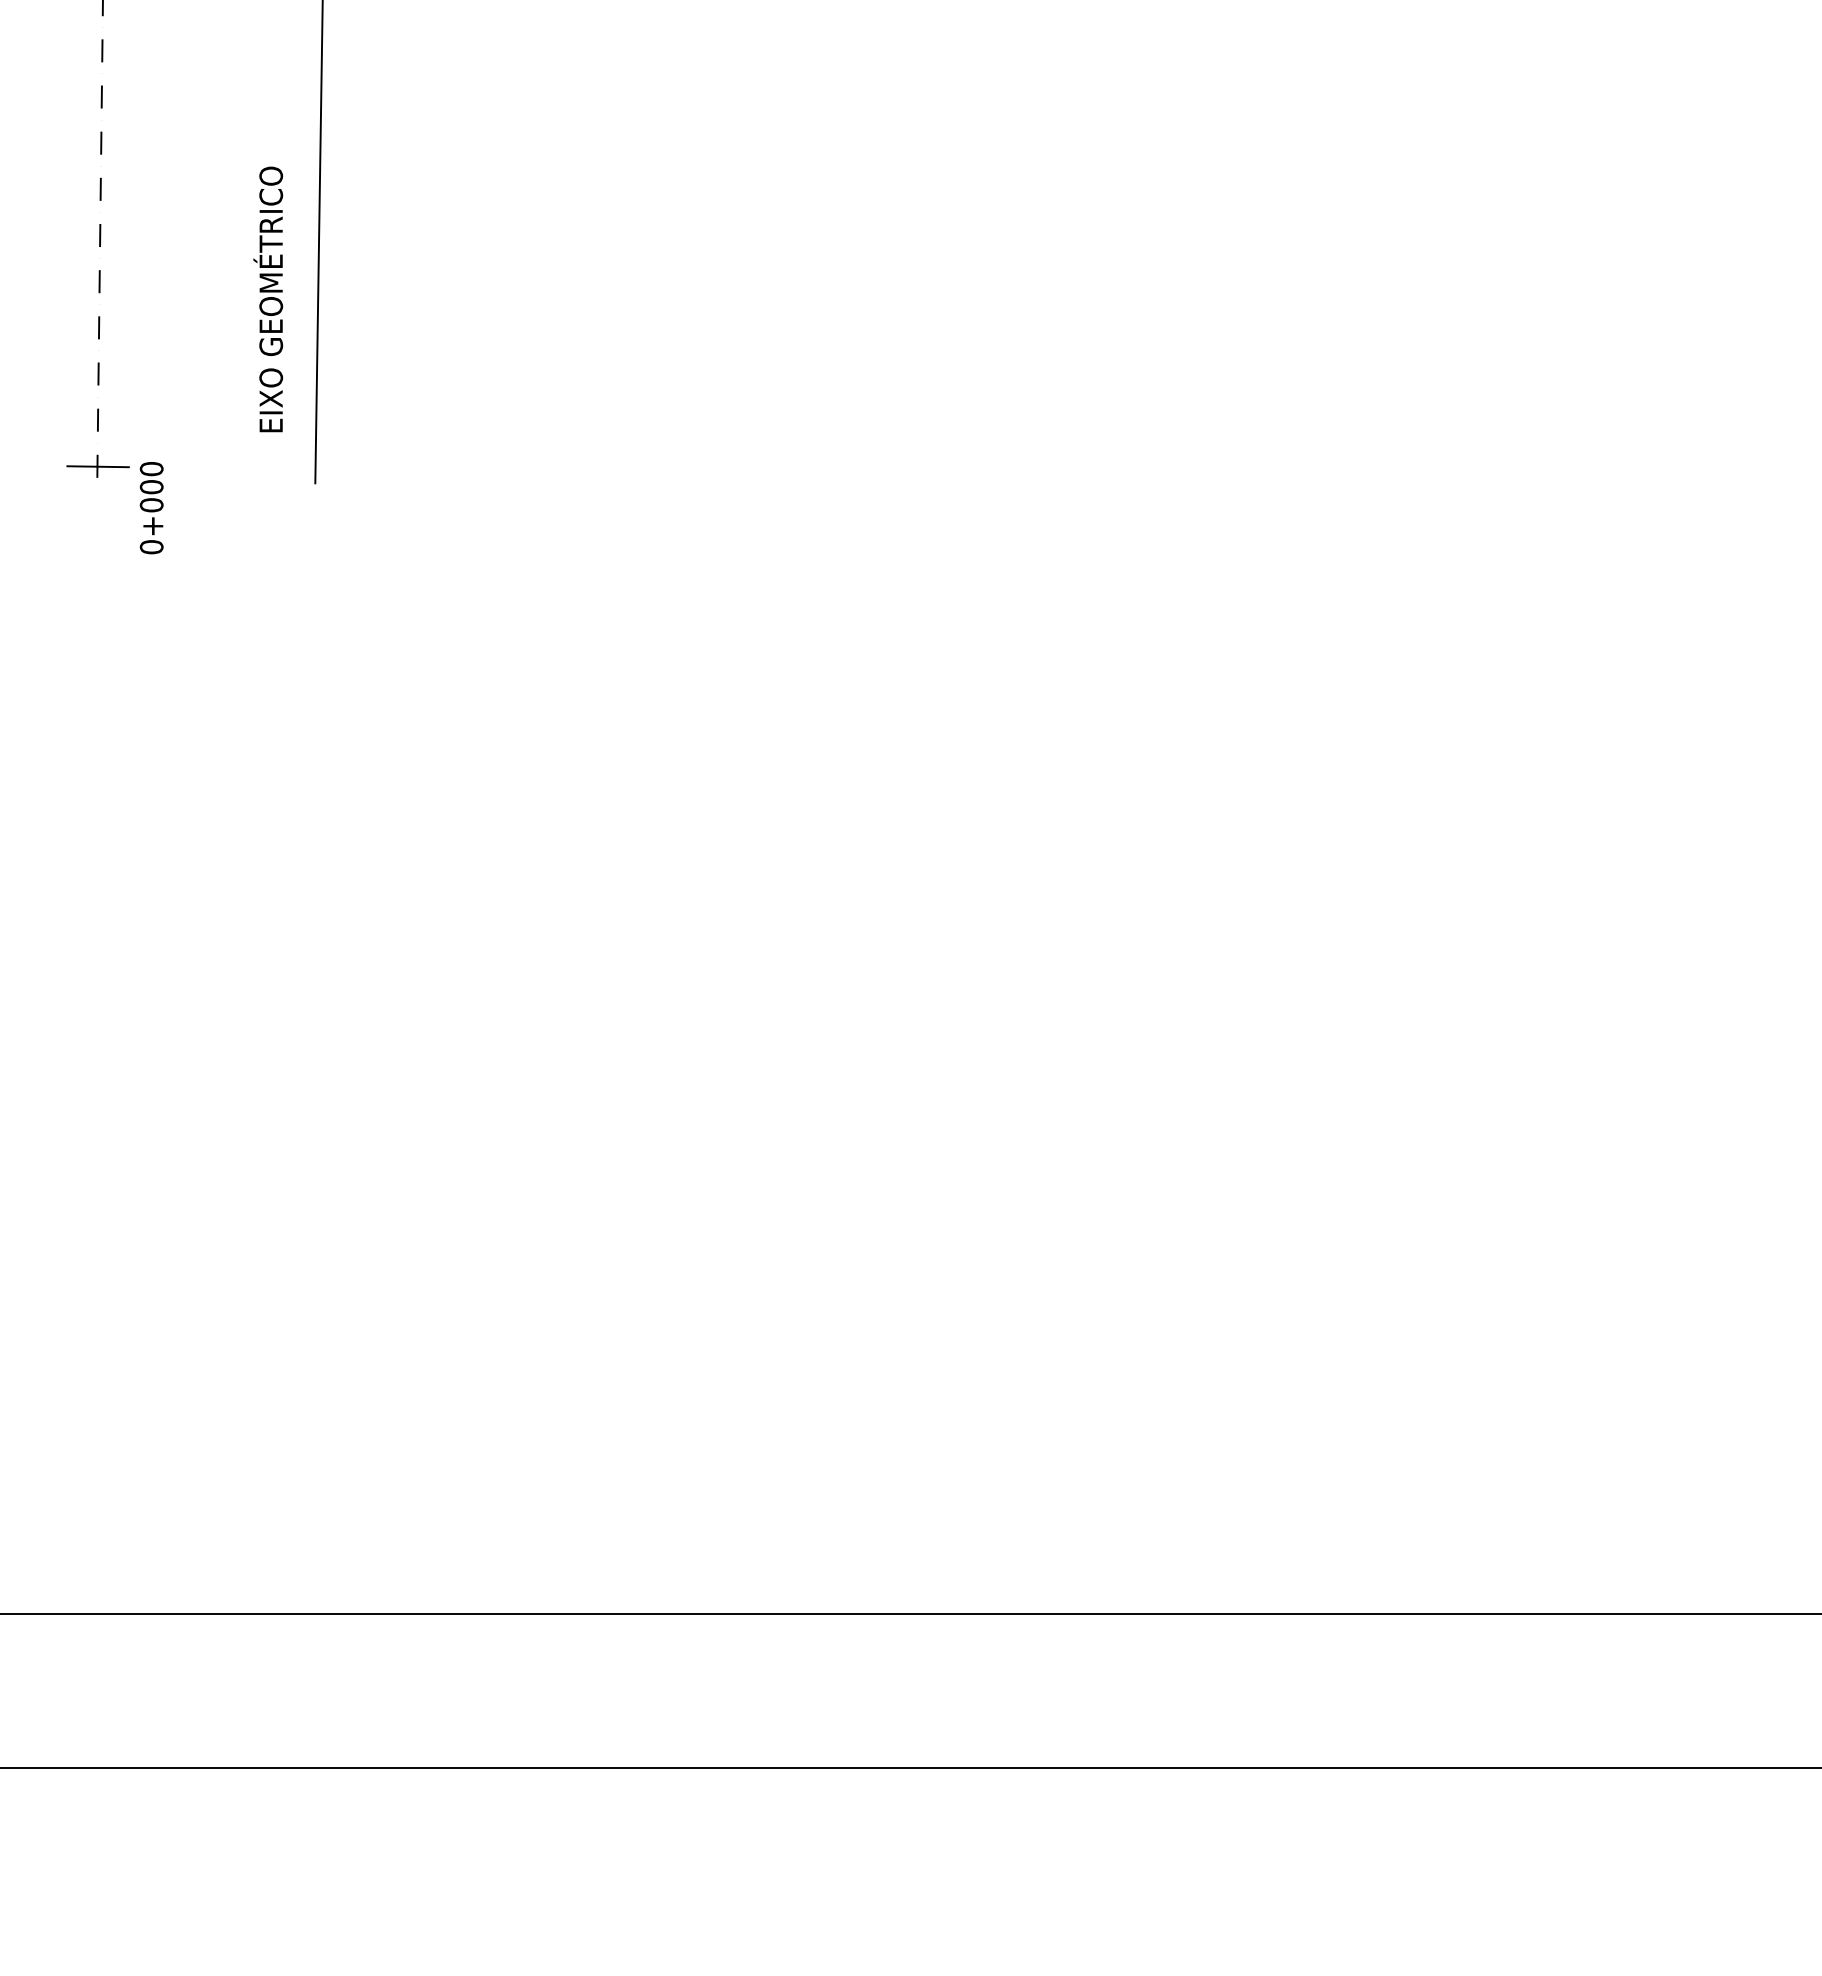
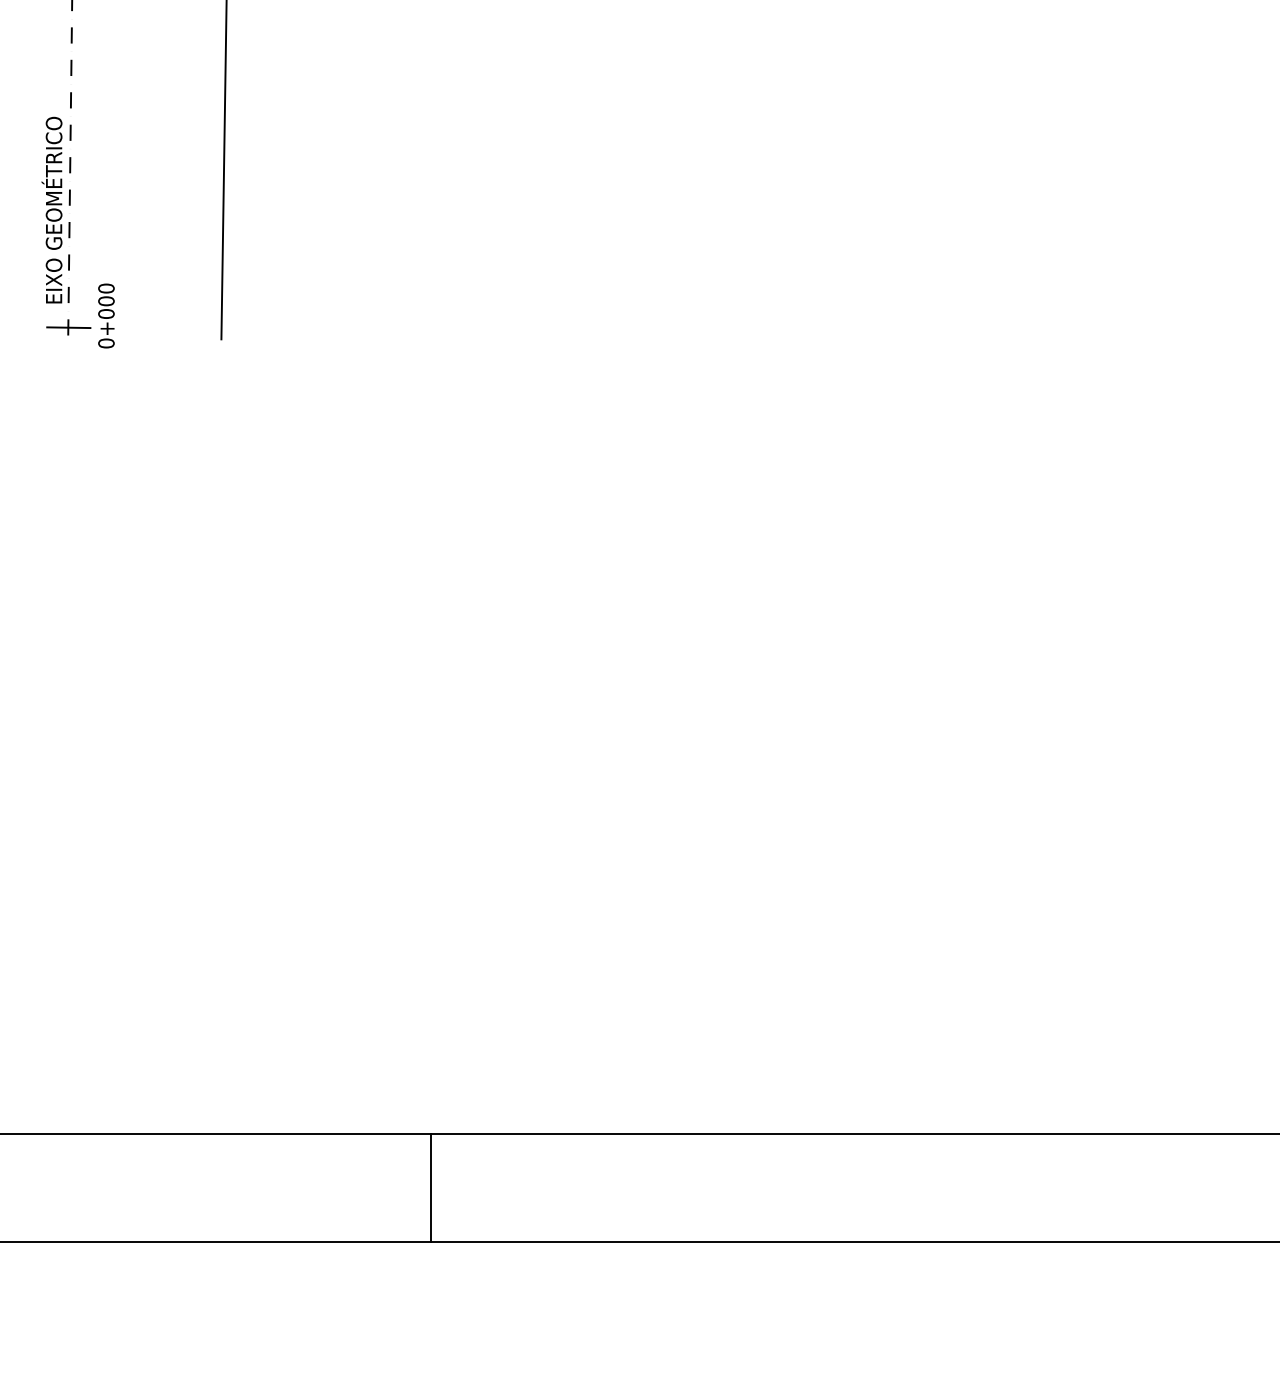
text: (268, 299) -> (52, 210), moved
text: (151, 508) -> (106, 316), moved
line: (613, 1690) -> (430, 1187), added

